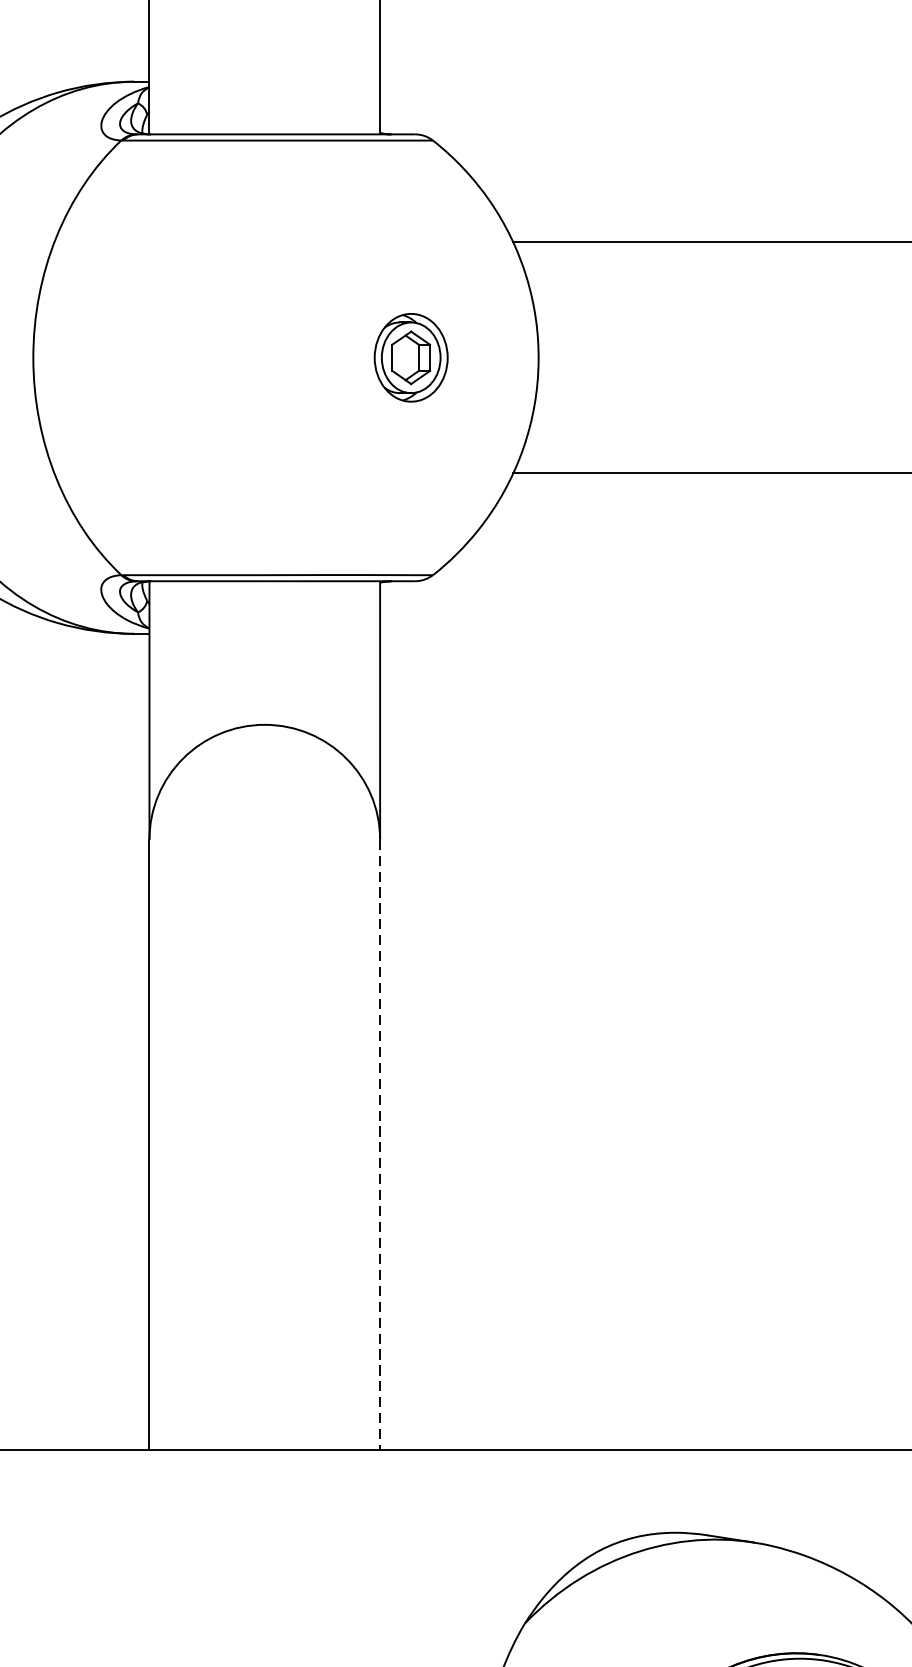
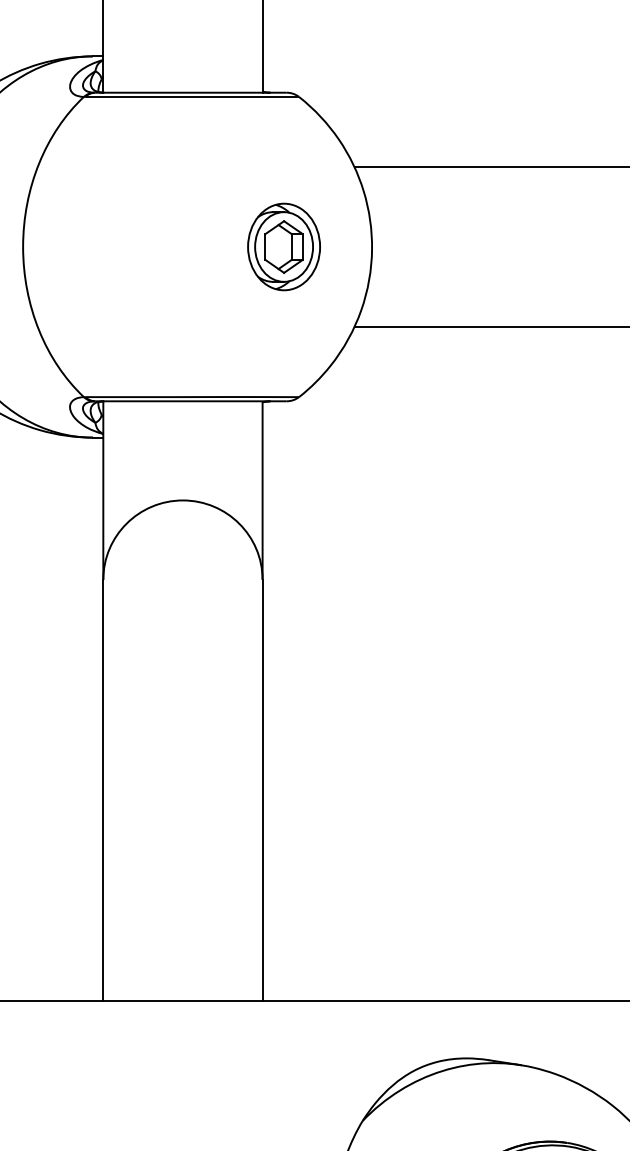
part: (410, 357) -> (283, 246), size x1.43
line: (379, 1144) -> (262, 790), dashed -> solid

